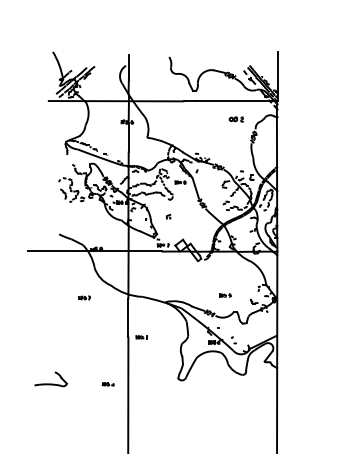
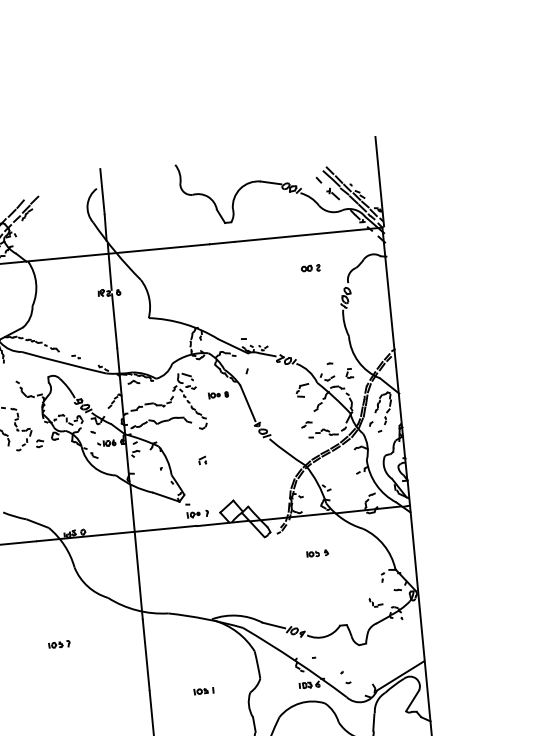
part: (236, 119) -> (310, 268), size x0.71
part: (225, 295) -> (317, 553), moved
part: (84, 297) -> (59, 643), moved
part: (141, 337) -> (204, 691), moved

